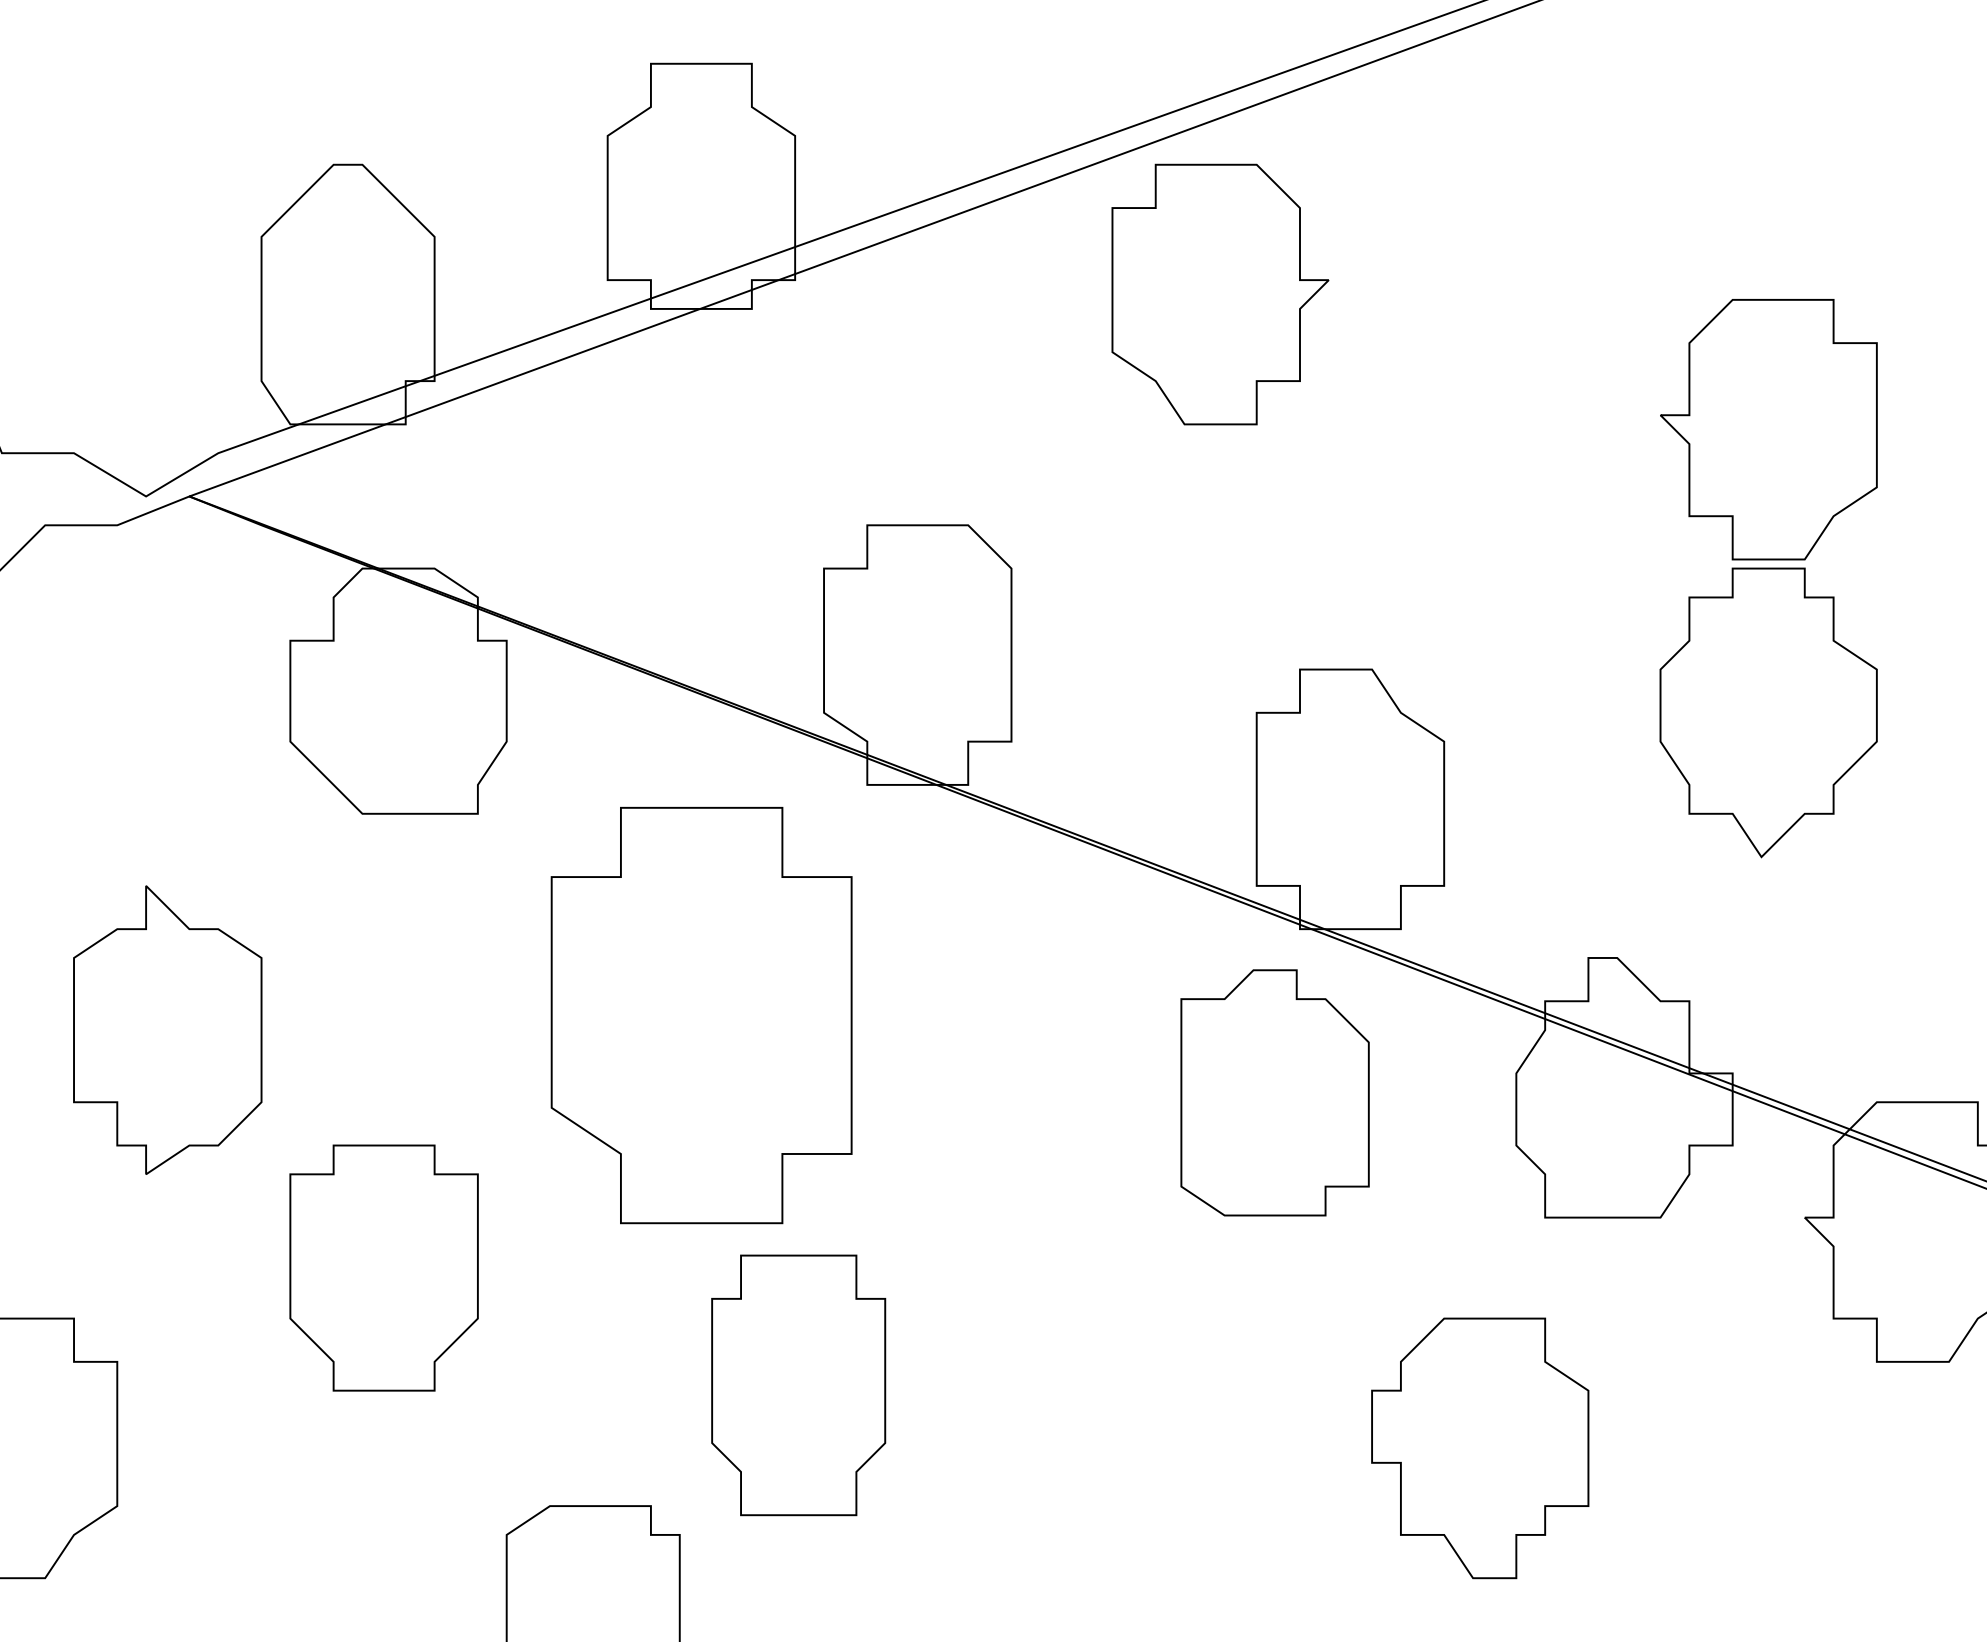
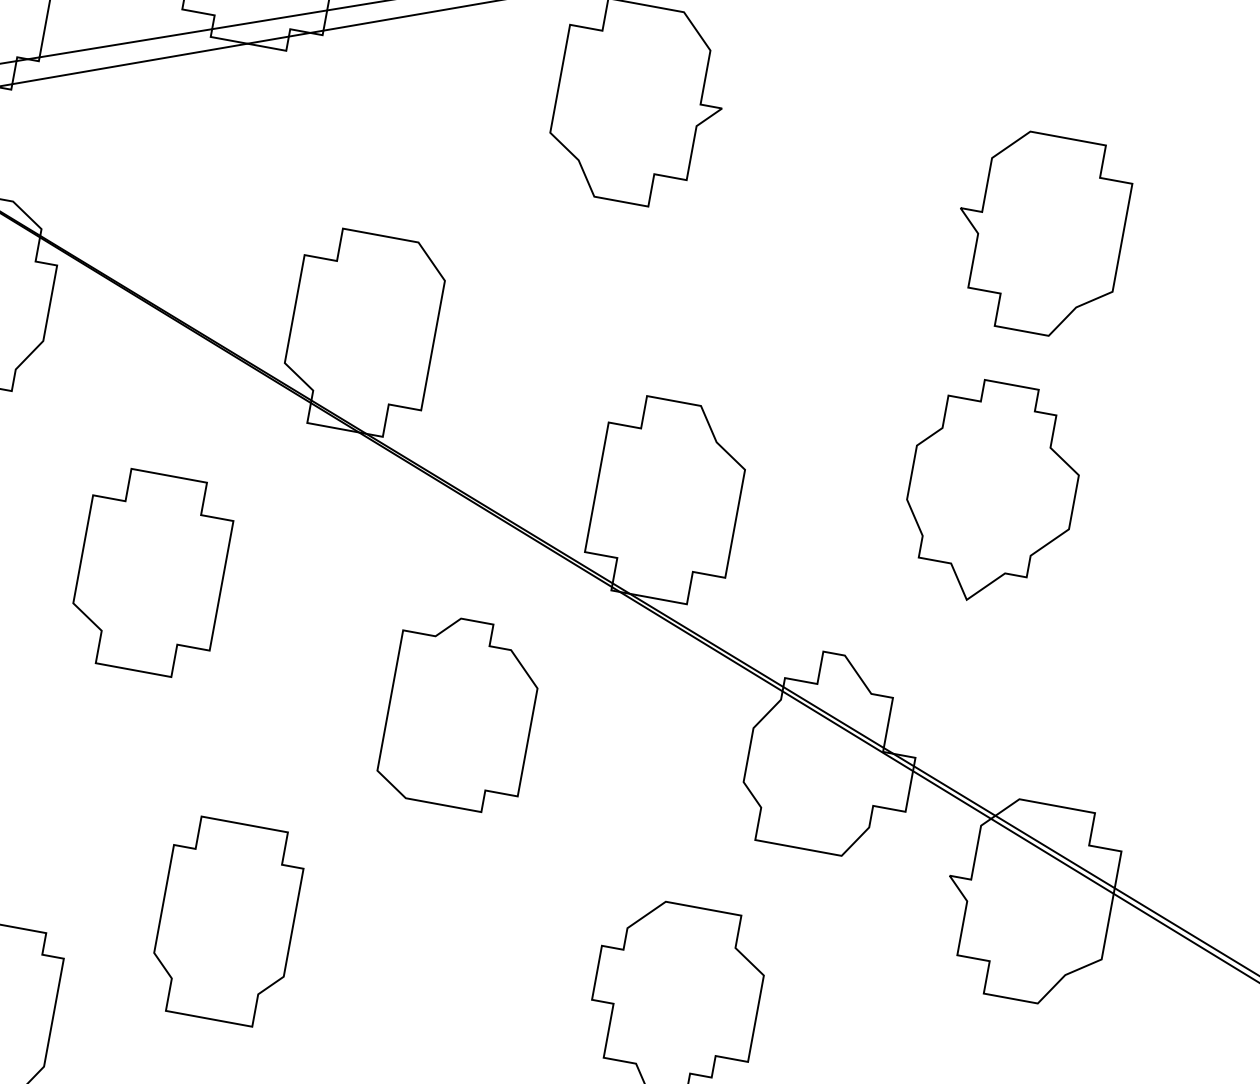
part: (1768, 429) -> (1039, 233), moved
part: (700, 1015) -> (150, 572), size x0.62
part: (1274, 1092) -> (460, 713), moved
part: (798, 1385) -> (226, 921), moved

